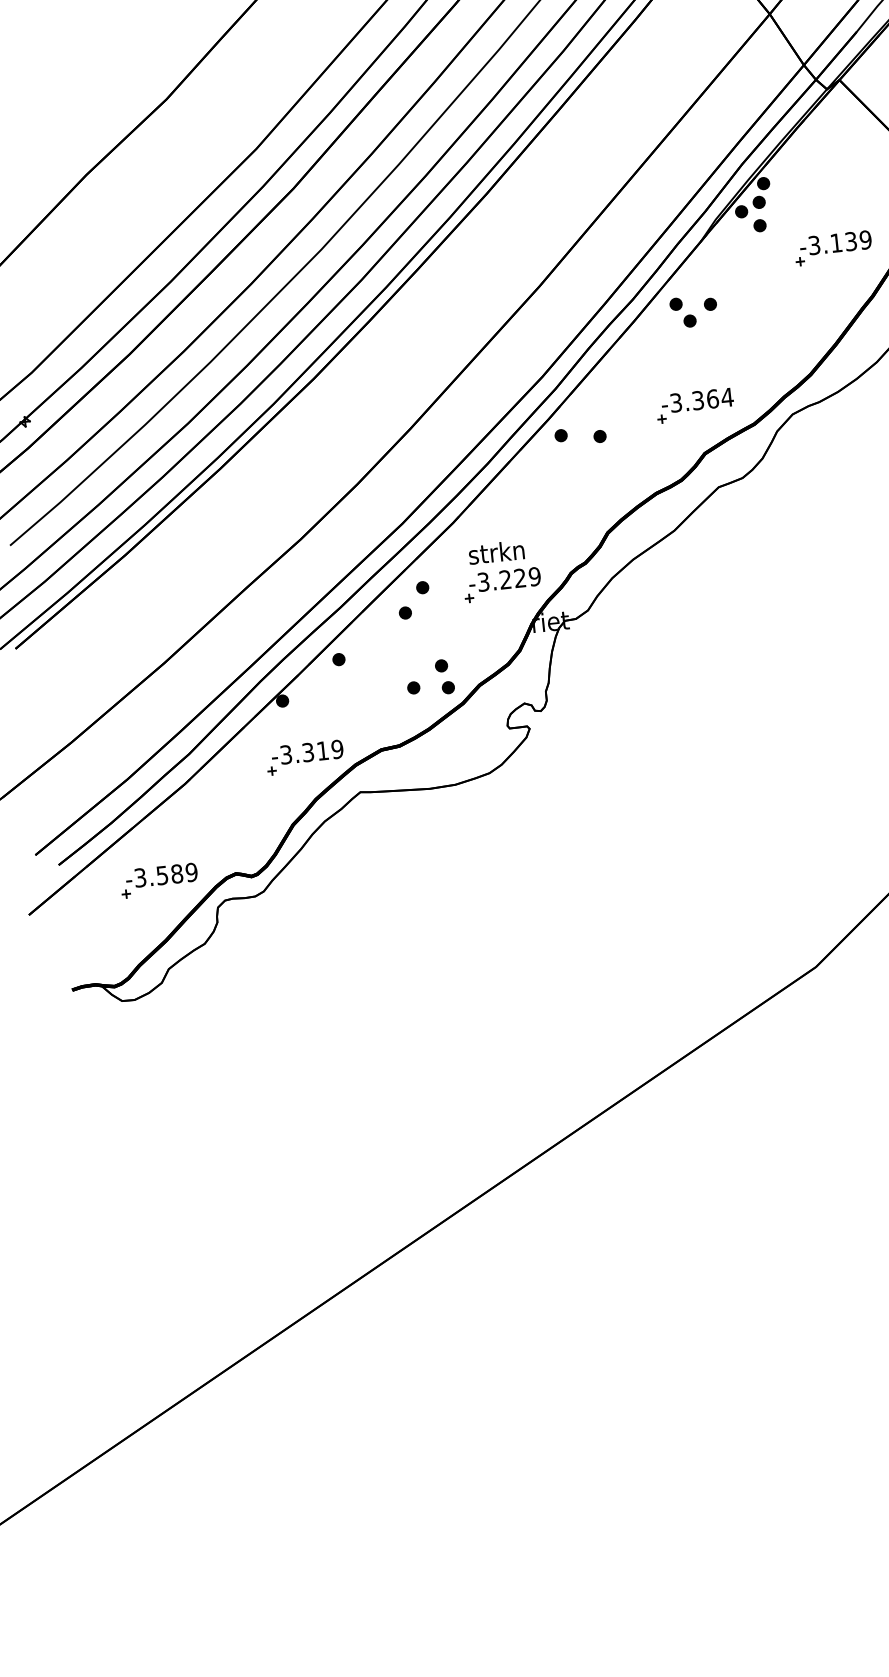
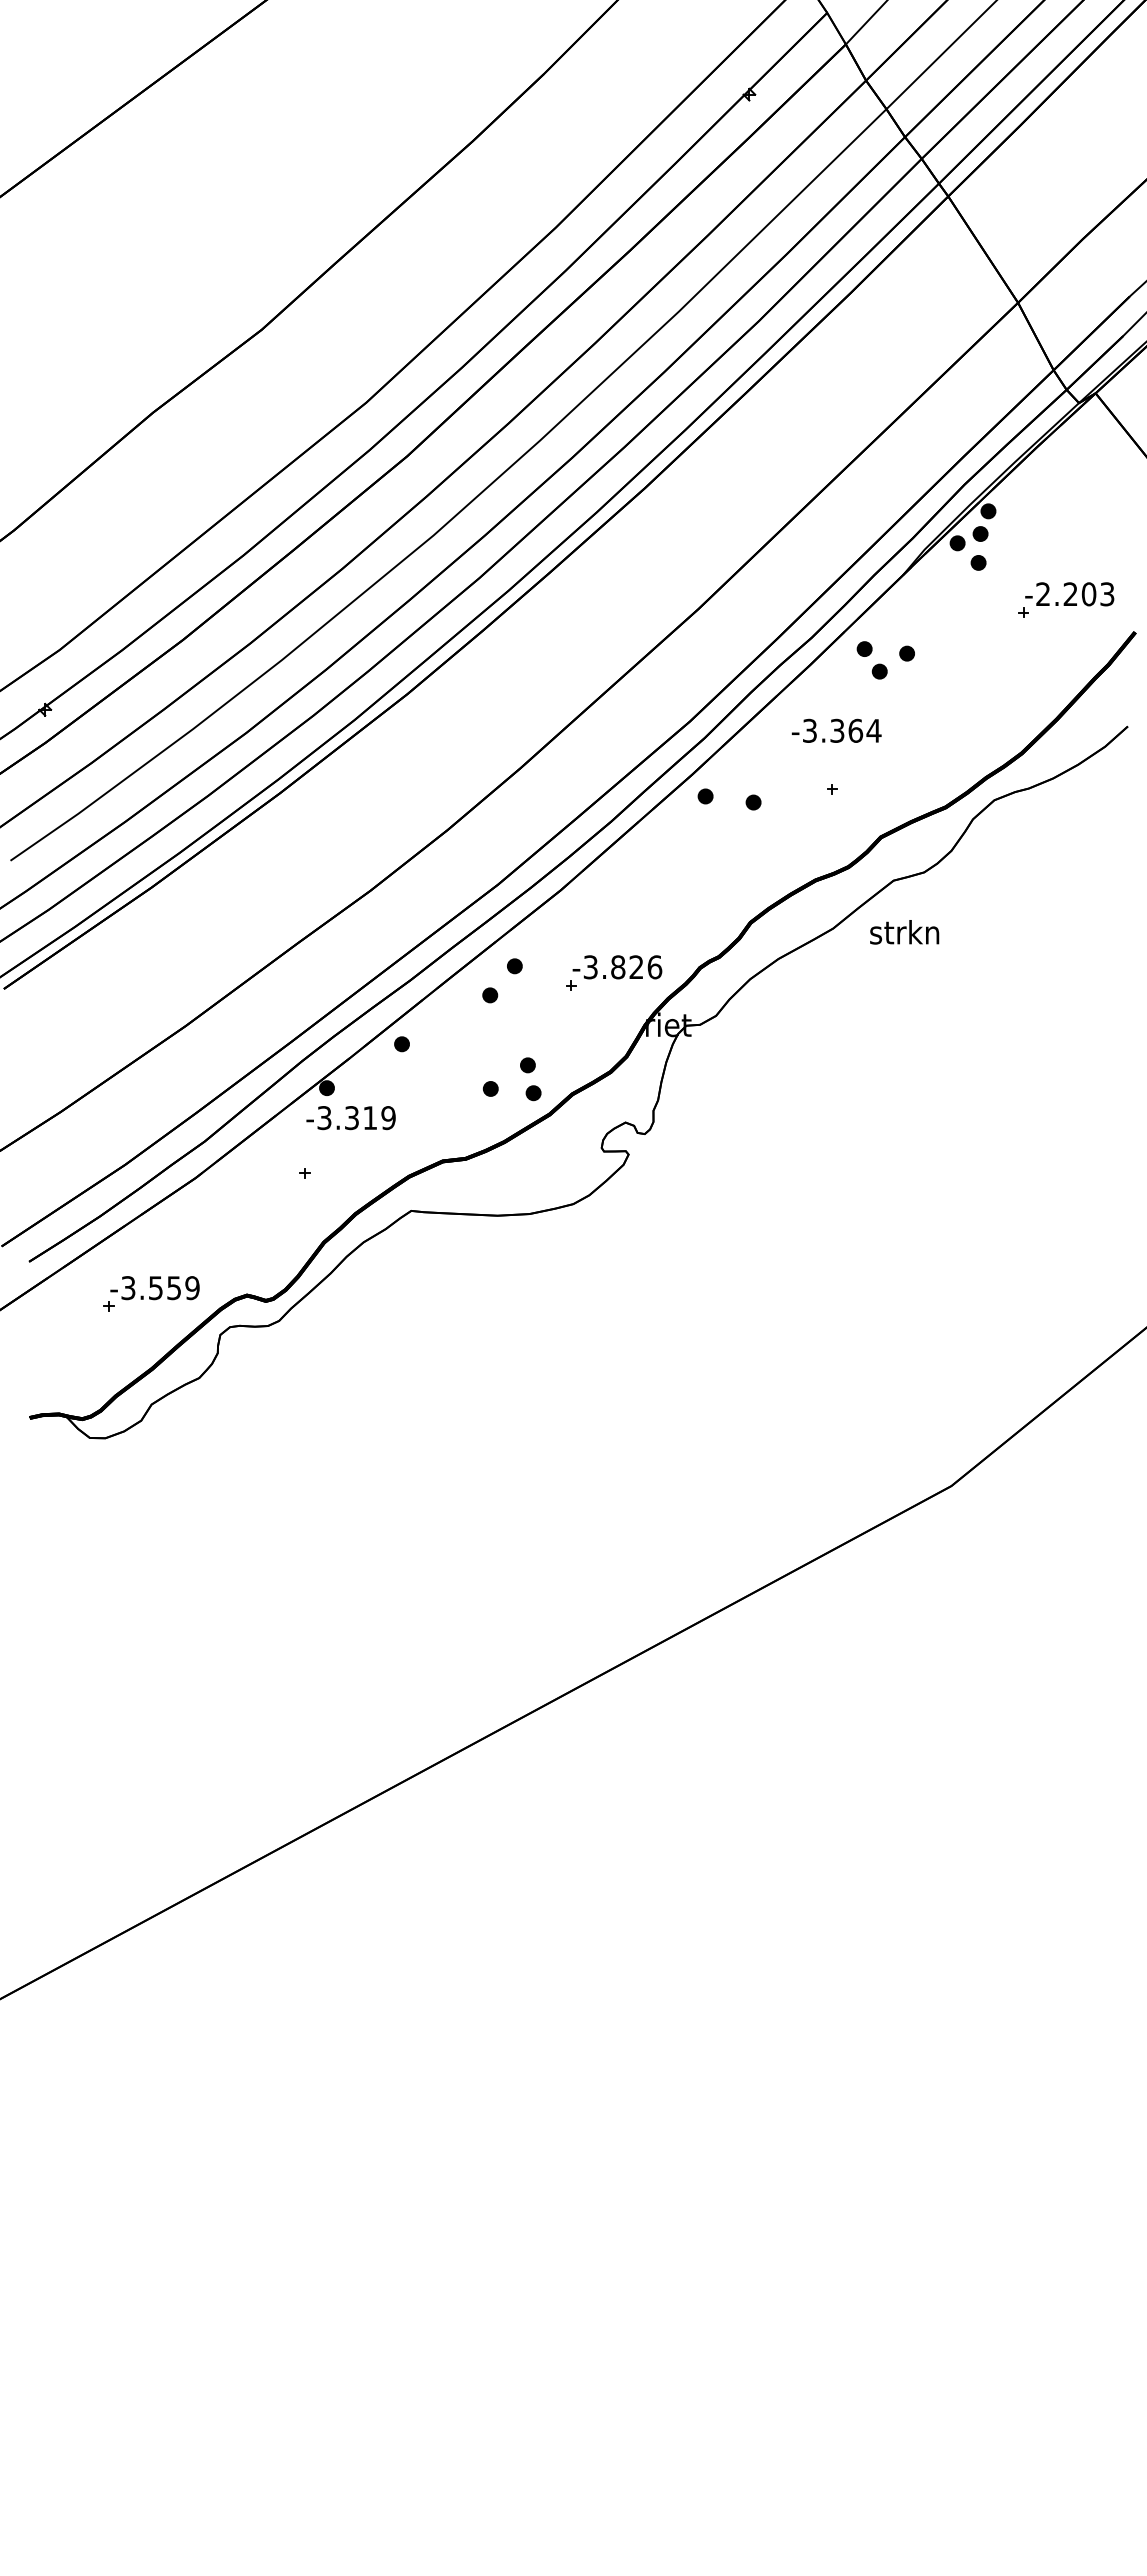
text: (840, 242) -> (1075, 594), -3.139 -> -2.203
text: (697, 400) -> (836, 730), moved
text: (496, 552) -> (904, 932), moved
text: (520, 578) -> (636, 967), -3.229 -> -3.826
text: (307, 752) -> (350, 1118), moved
text: (177, 874) -> (174, 1288), -3.589 -> -3.559

